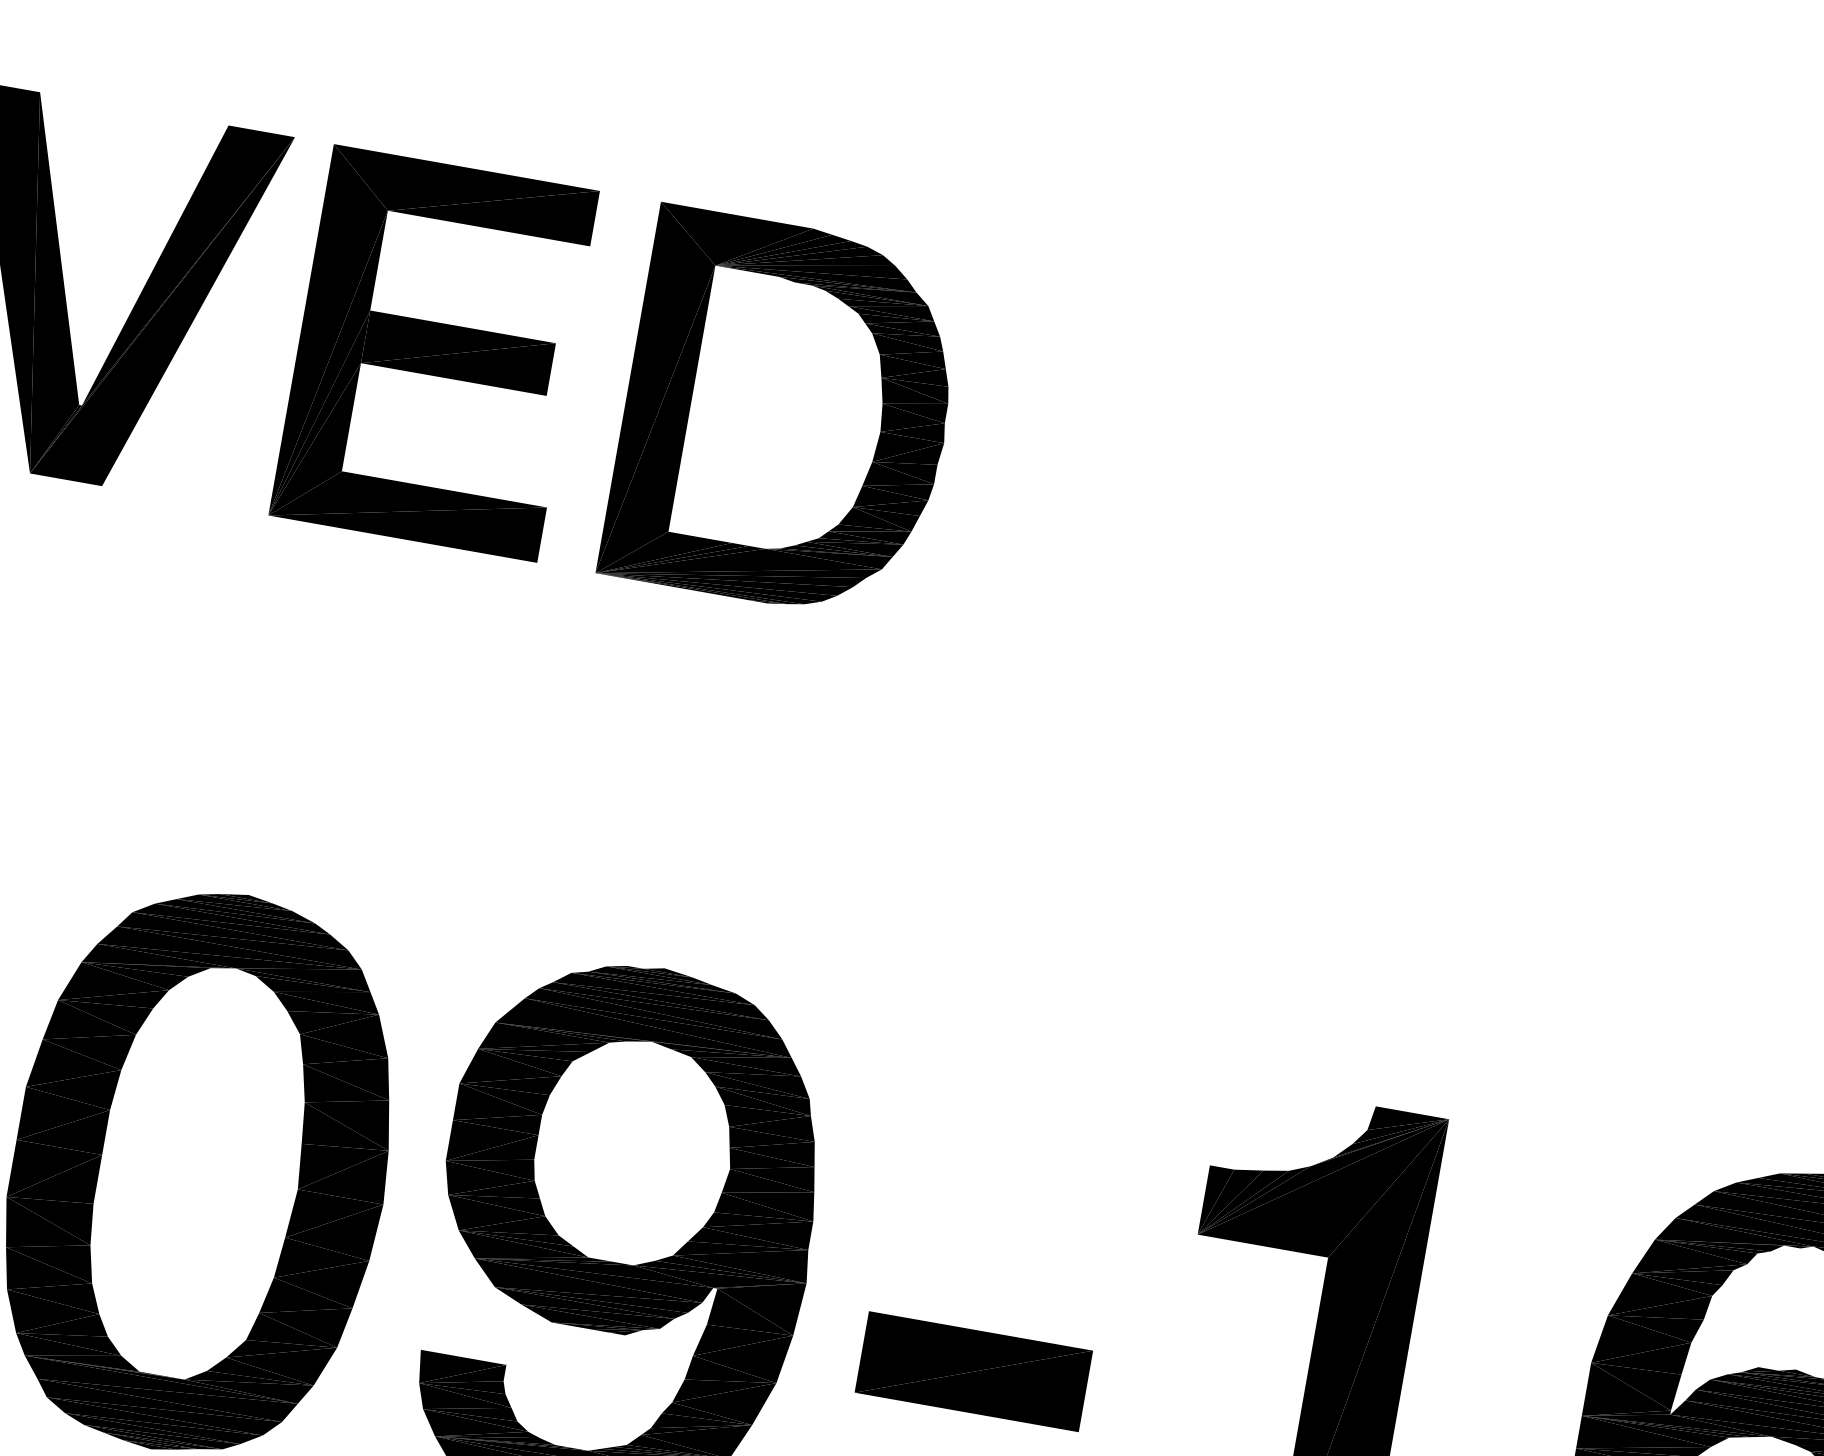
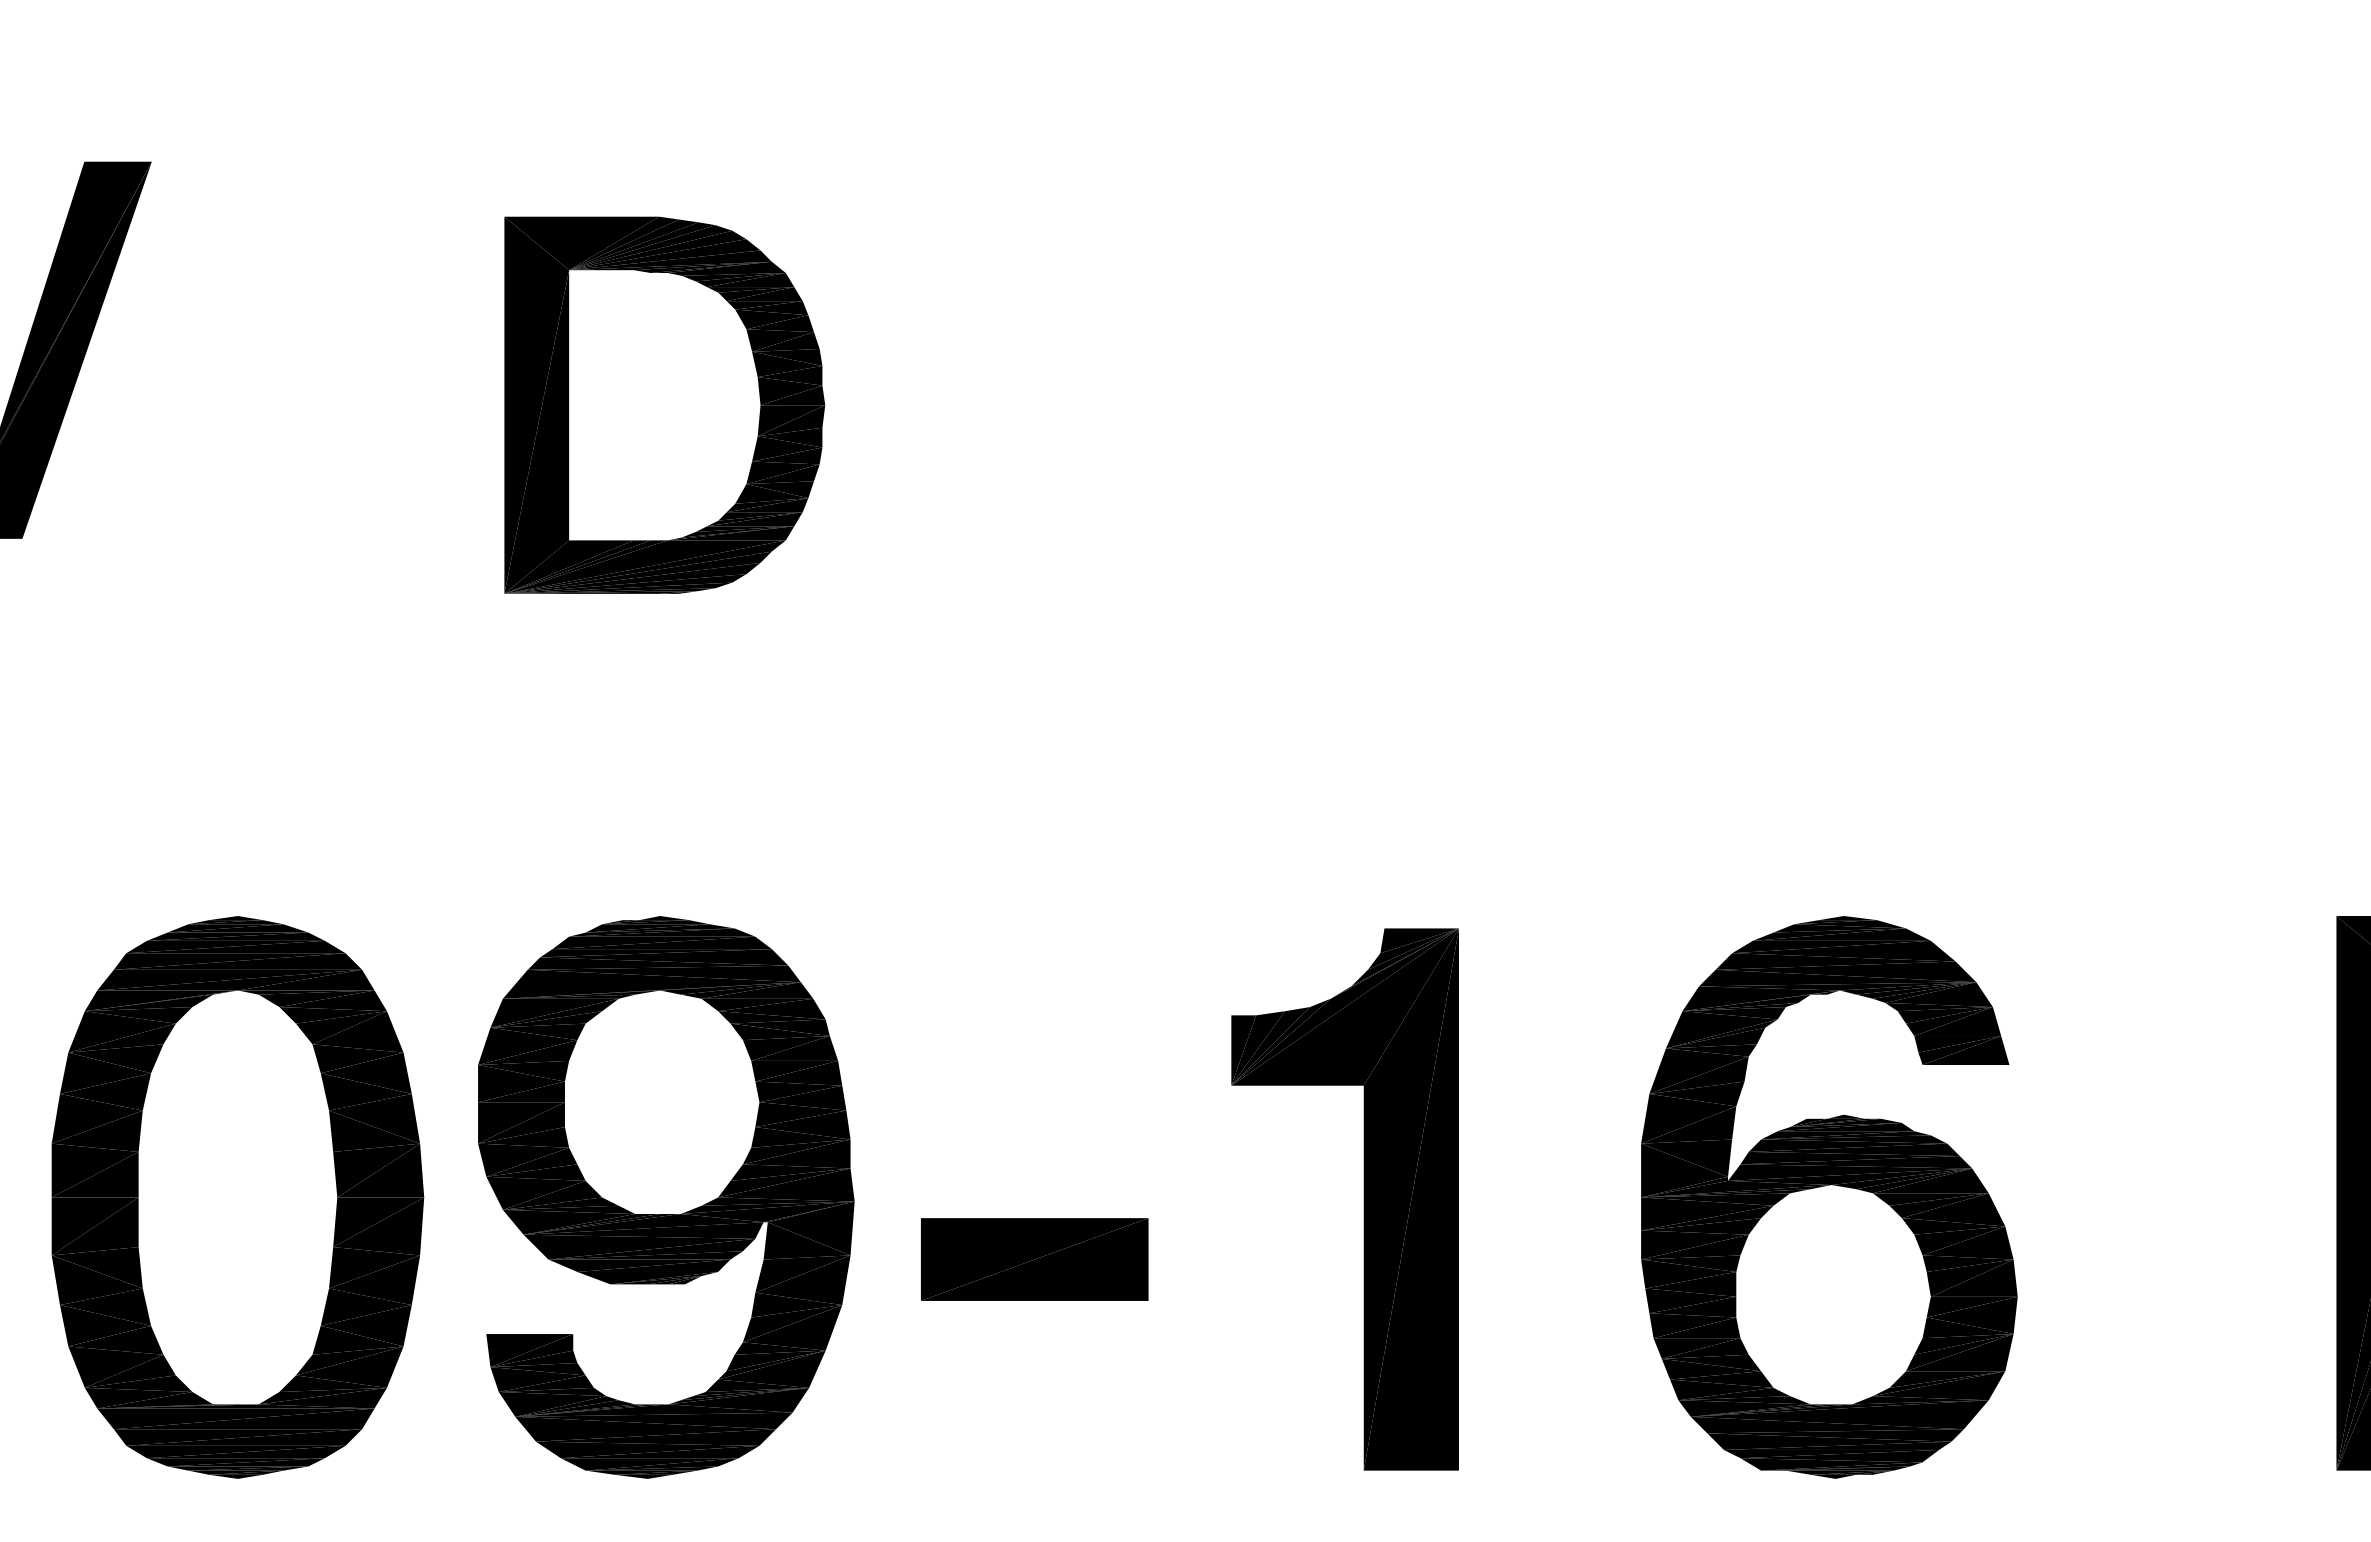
part: (435, 352) -> (327, 349), removed
part: (786, 414) -> (664, 404), moved

